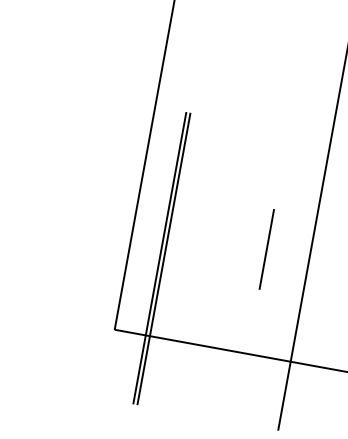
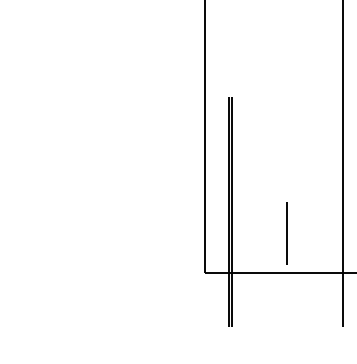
line: (266, 249) -> (286, 233), moved

